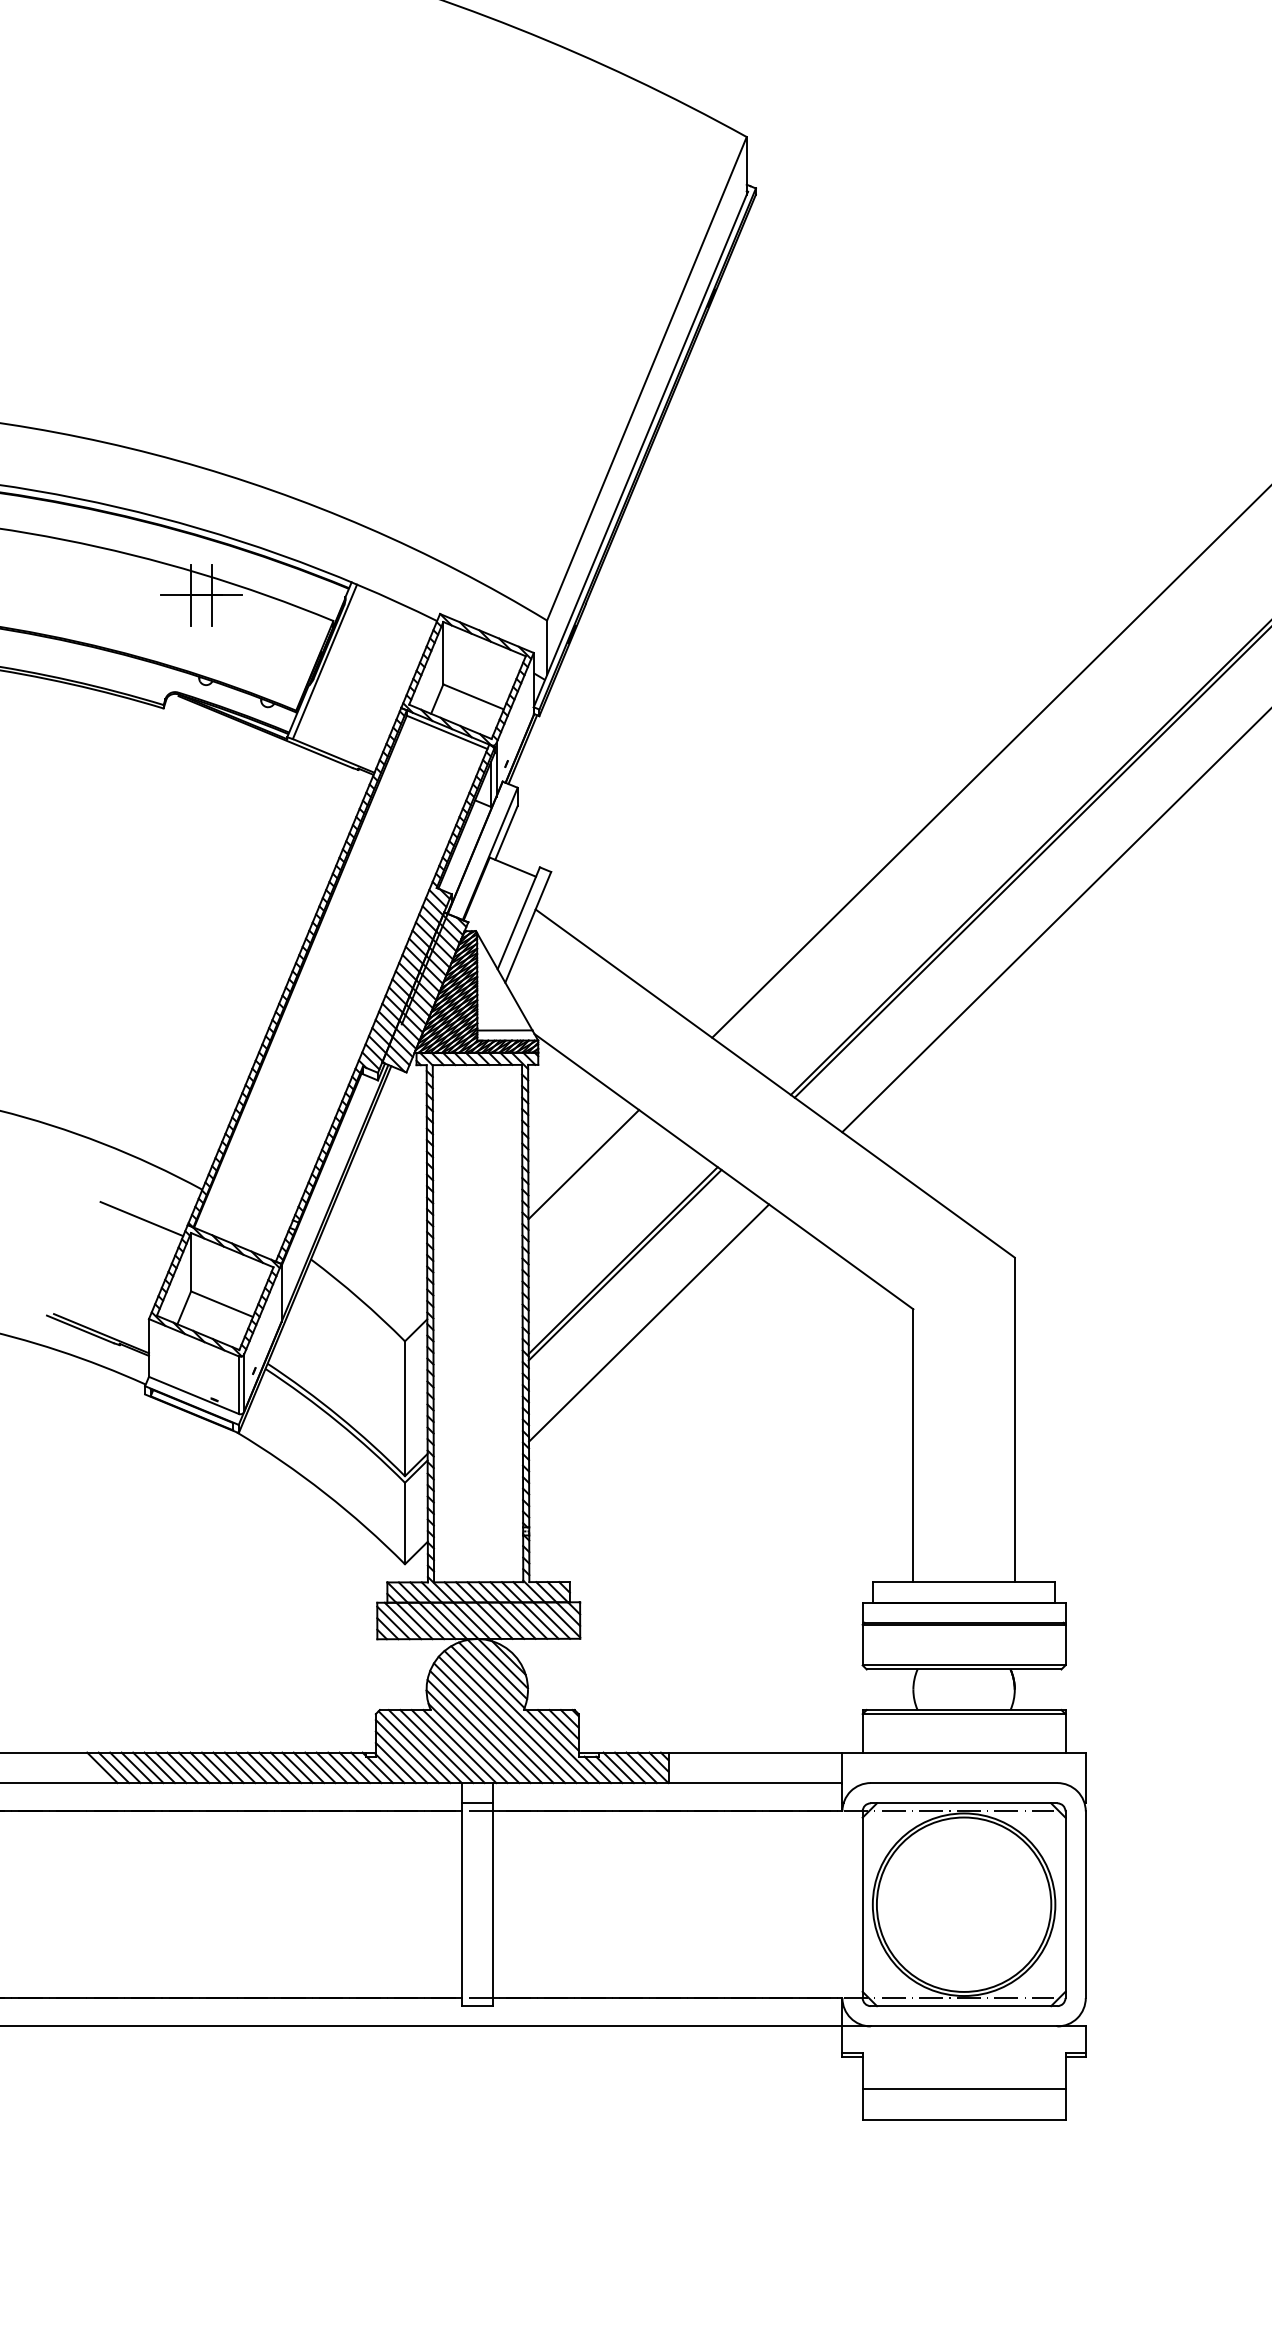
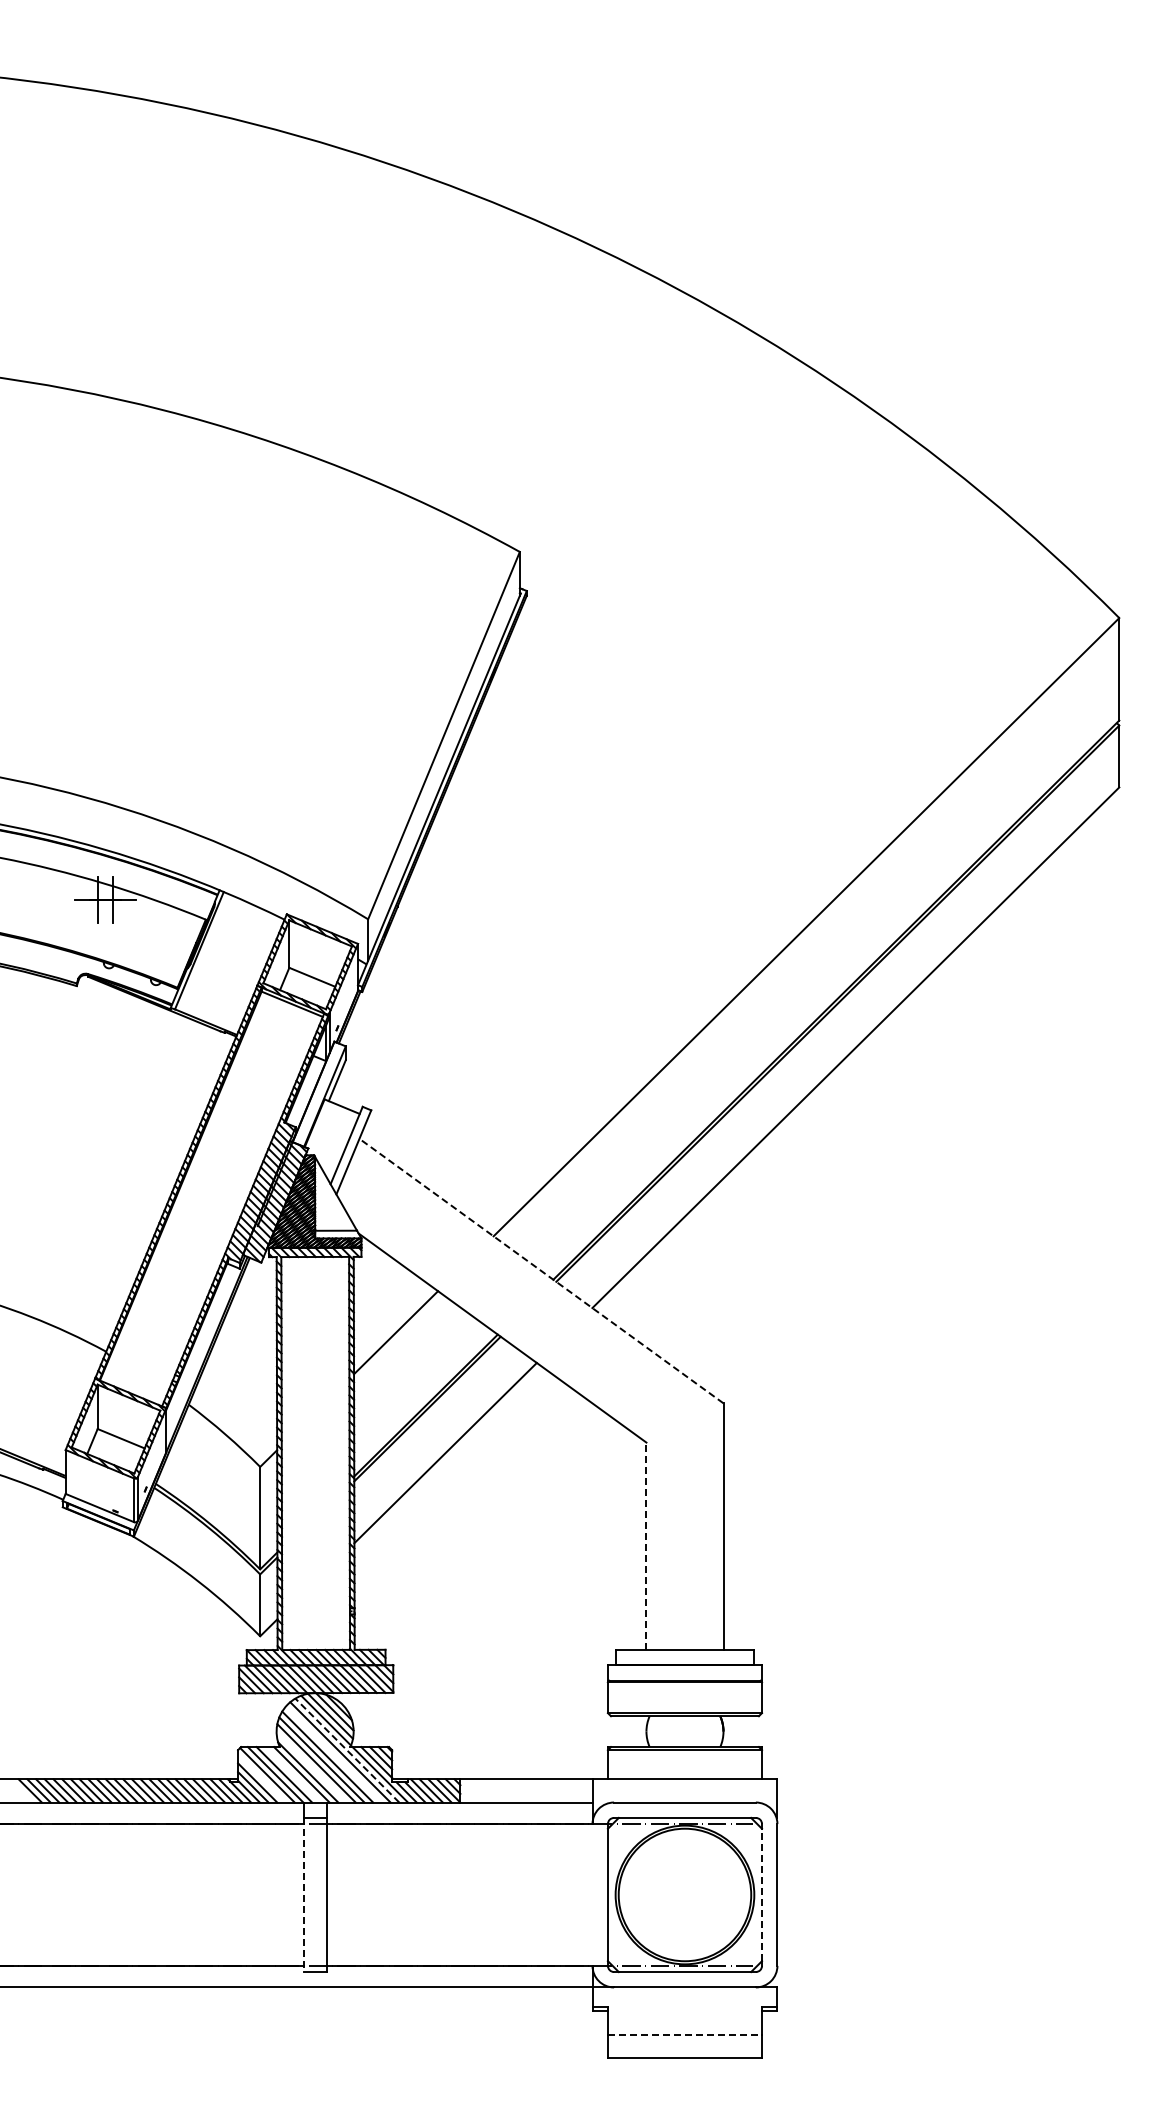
line: (775, 1084) -> (541, 1271), solid -> dashed
line: (140, 1219) -> (59, 1374), removed
line: (913, 1446) -> (646, 1546), solid -> dashed
line: (519, 1714) -> (347, 1750), solid -> dashed
line: (501, 1719) -> (333, 1754), removed
line: (472, 1736) -> (311, 1767), removed
line: (447, 1746) -> (292, 1774), removed
line: (406, 1751) -> (261, 1778), removed
line: (1066, 1904) -> (762, 1894), solid -> dashed
line: (461, 1905) -> (303, 1895), solid -> dashed
line: (964, 2089) -> (685, 2035), solid -> dashed

